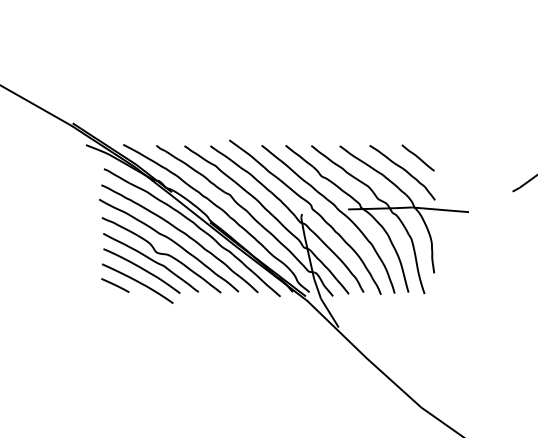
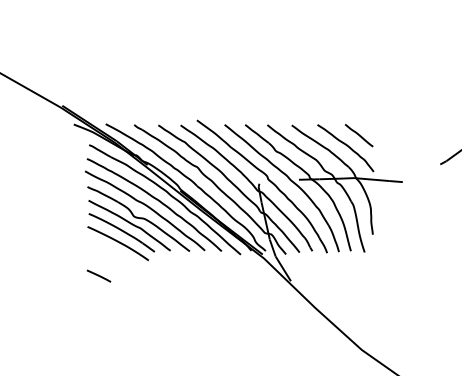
line: (114, 284) -> (98, 275), moved

